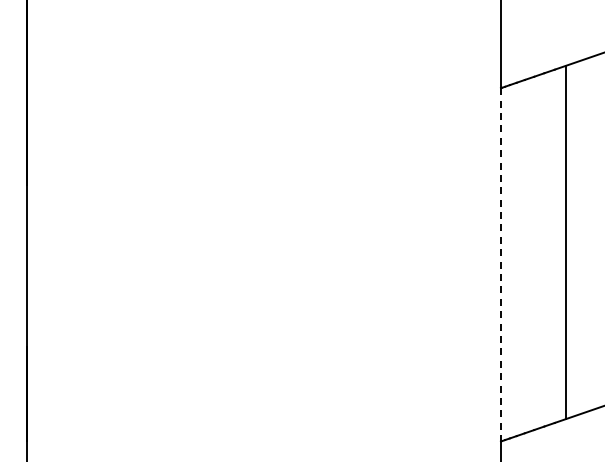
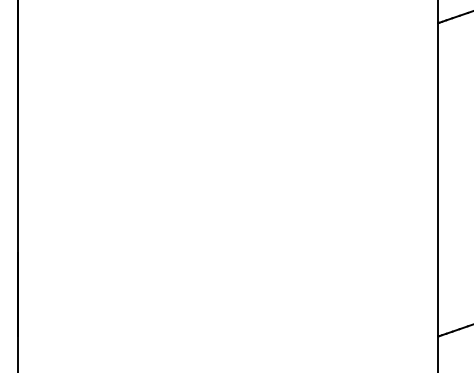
line: (500, 264) -> (438, 179), dashed -> solid

